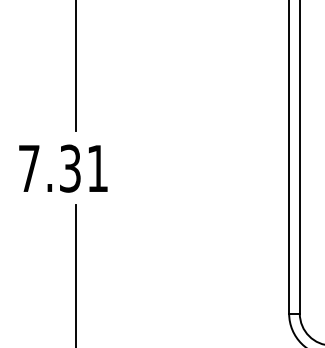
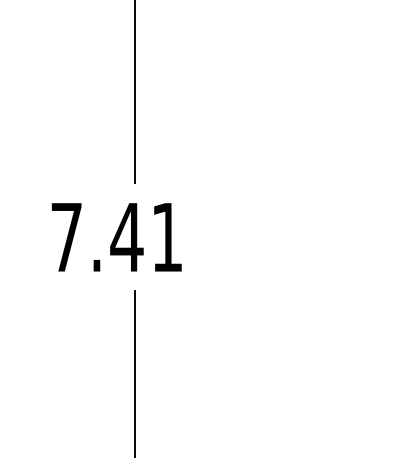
text: (69, 168) -> (125, 237), 7.31 -> 7.41

